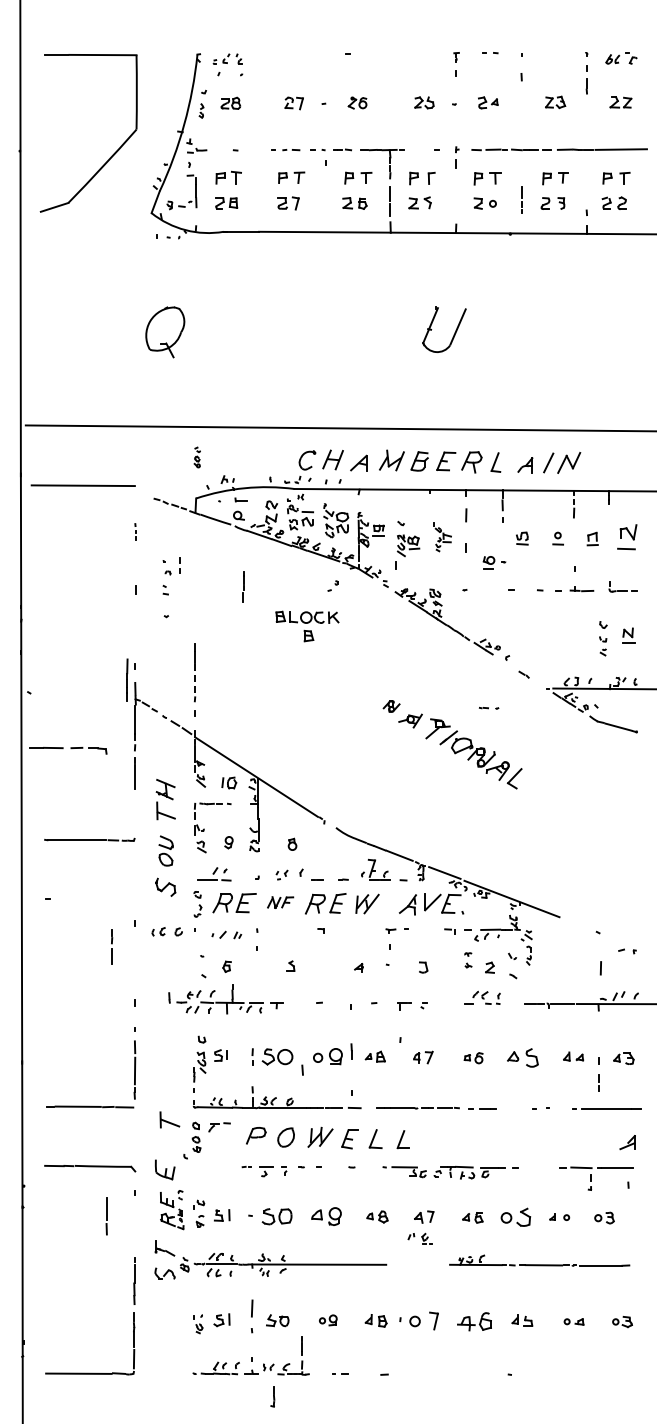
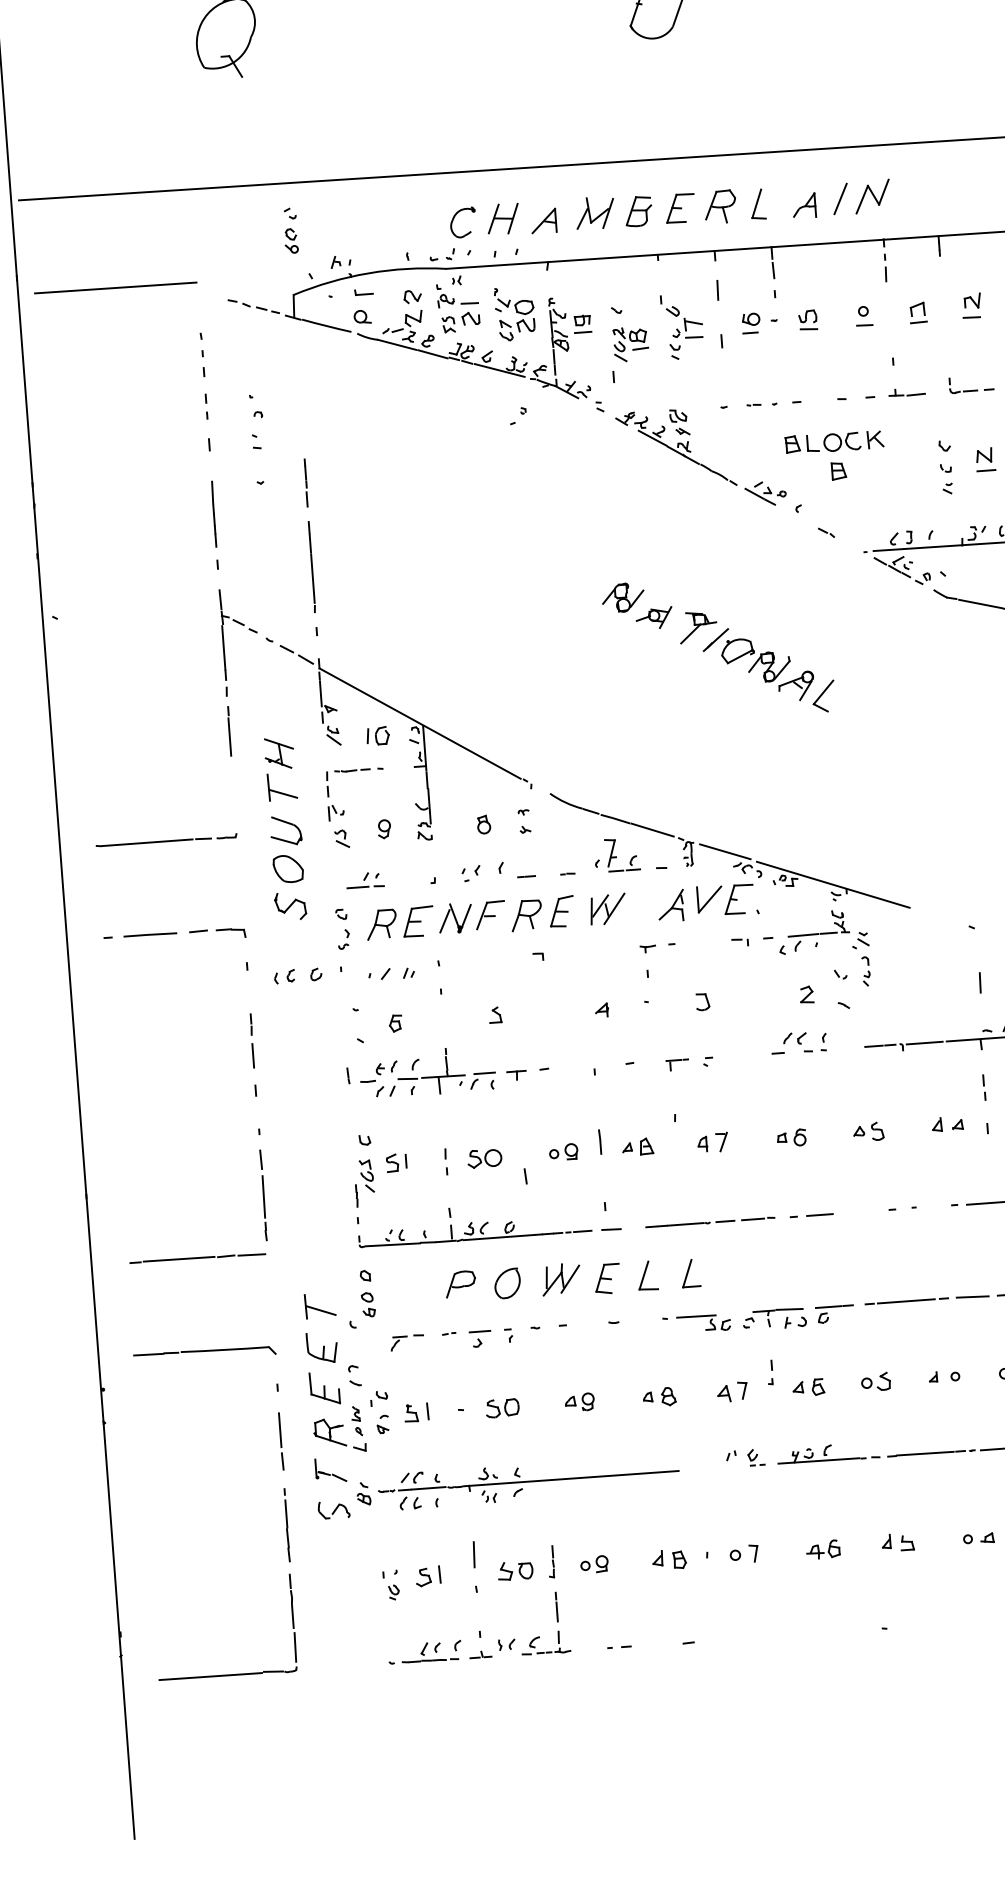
part: (197, 457) -> (291, 230), size x1.43
part: (135, 531) -> (202, 353), size x1.67
part: (626, 536) -> (970, 305), size x0.62
part: (442, 537) -> (683, 327), size x1.43
part: (494, 562) -> (759, 322), moved
line: (179, 563) -> (206, 403), moved
line: (243, 586) -> (306, 482), moved
part: (307, 626) -> (835, 456), moved
line: (127, 679) -> (214, 512), moved
line: (195, 679) -> (313, 578), dashed -> solid
part: (391, 706) -> (622, 597), size x1.67
part: (489, 707) -> (762, 403), moved
part: (68, 750) -> (185, 936), moved
part: (165, 850) -> (286, 848), size x1.43
part: (214, 874) -> (365, 880), size x0.71
part: (280, 902) -> (471, 916), size x1.67
line: (112, 944) -> (252, 1036), moved
part: (468, 960) -> (524, 821), moved
part: (225, 999) -> (436, 1071), moved
part: (276, 1056) -> (483, 1157), size x0.71
part: (327, 1056) -> (562, 1152), size x0.62
part: (522, 1057) -> (867, 1131), size x0.62
line: (598, 1082) -> (984, 1086), moved
part: (169, 1119) -> (319, 1305), moved
part: (219, 1127) -> (407, 1342), moved
line: (538, 1167) -> (905, 1301), added
part: (589, 1182) -> (769, 1372), moved
part: (172, 1209) -> (338, 1409), size x1.43
line: (106, 1216) -> (280, 1441), moved
part: (276, 1216) -> (501, 1408), size x0.71
part: (326, 1216) -> (579, 1402), size x0.62
part: (515, 1217) -> (875, 1382), size x0.62
part: (419, 1238) -> (744, 1457), moved
part: (423, 1320) -> (743, 1553), size x0.62
part: (474, 1321) -> (823, 1549), size x0.62
part: (272, 1396) -> (550, 1561), moved

